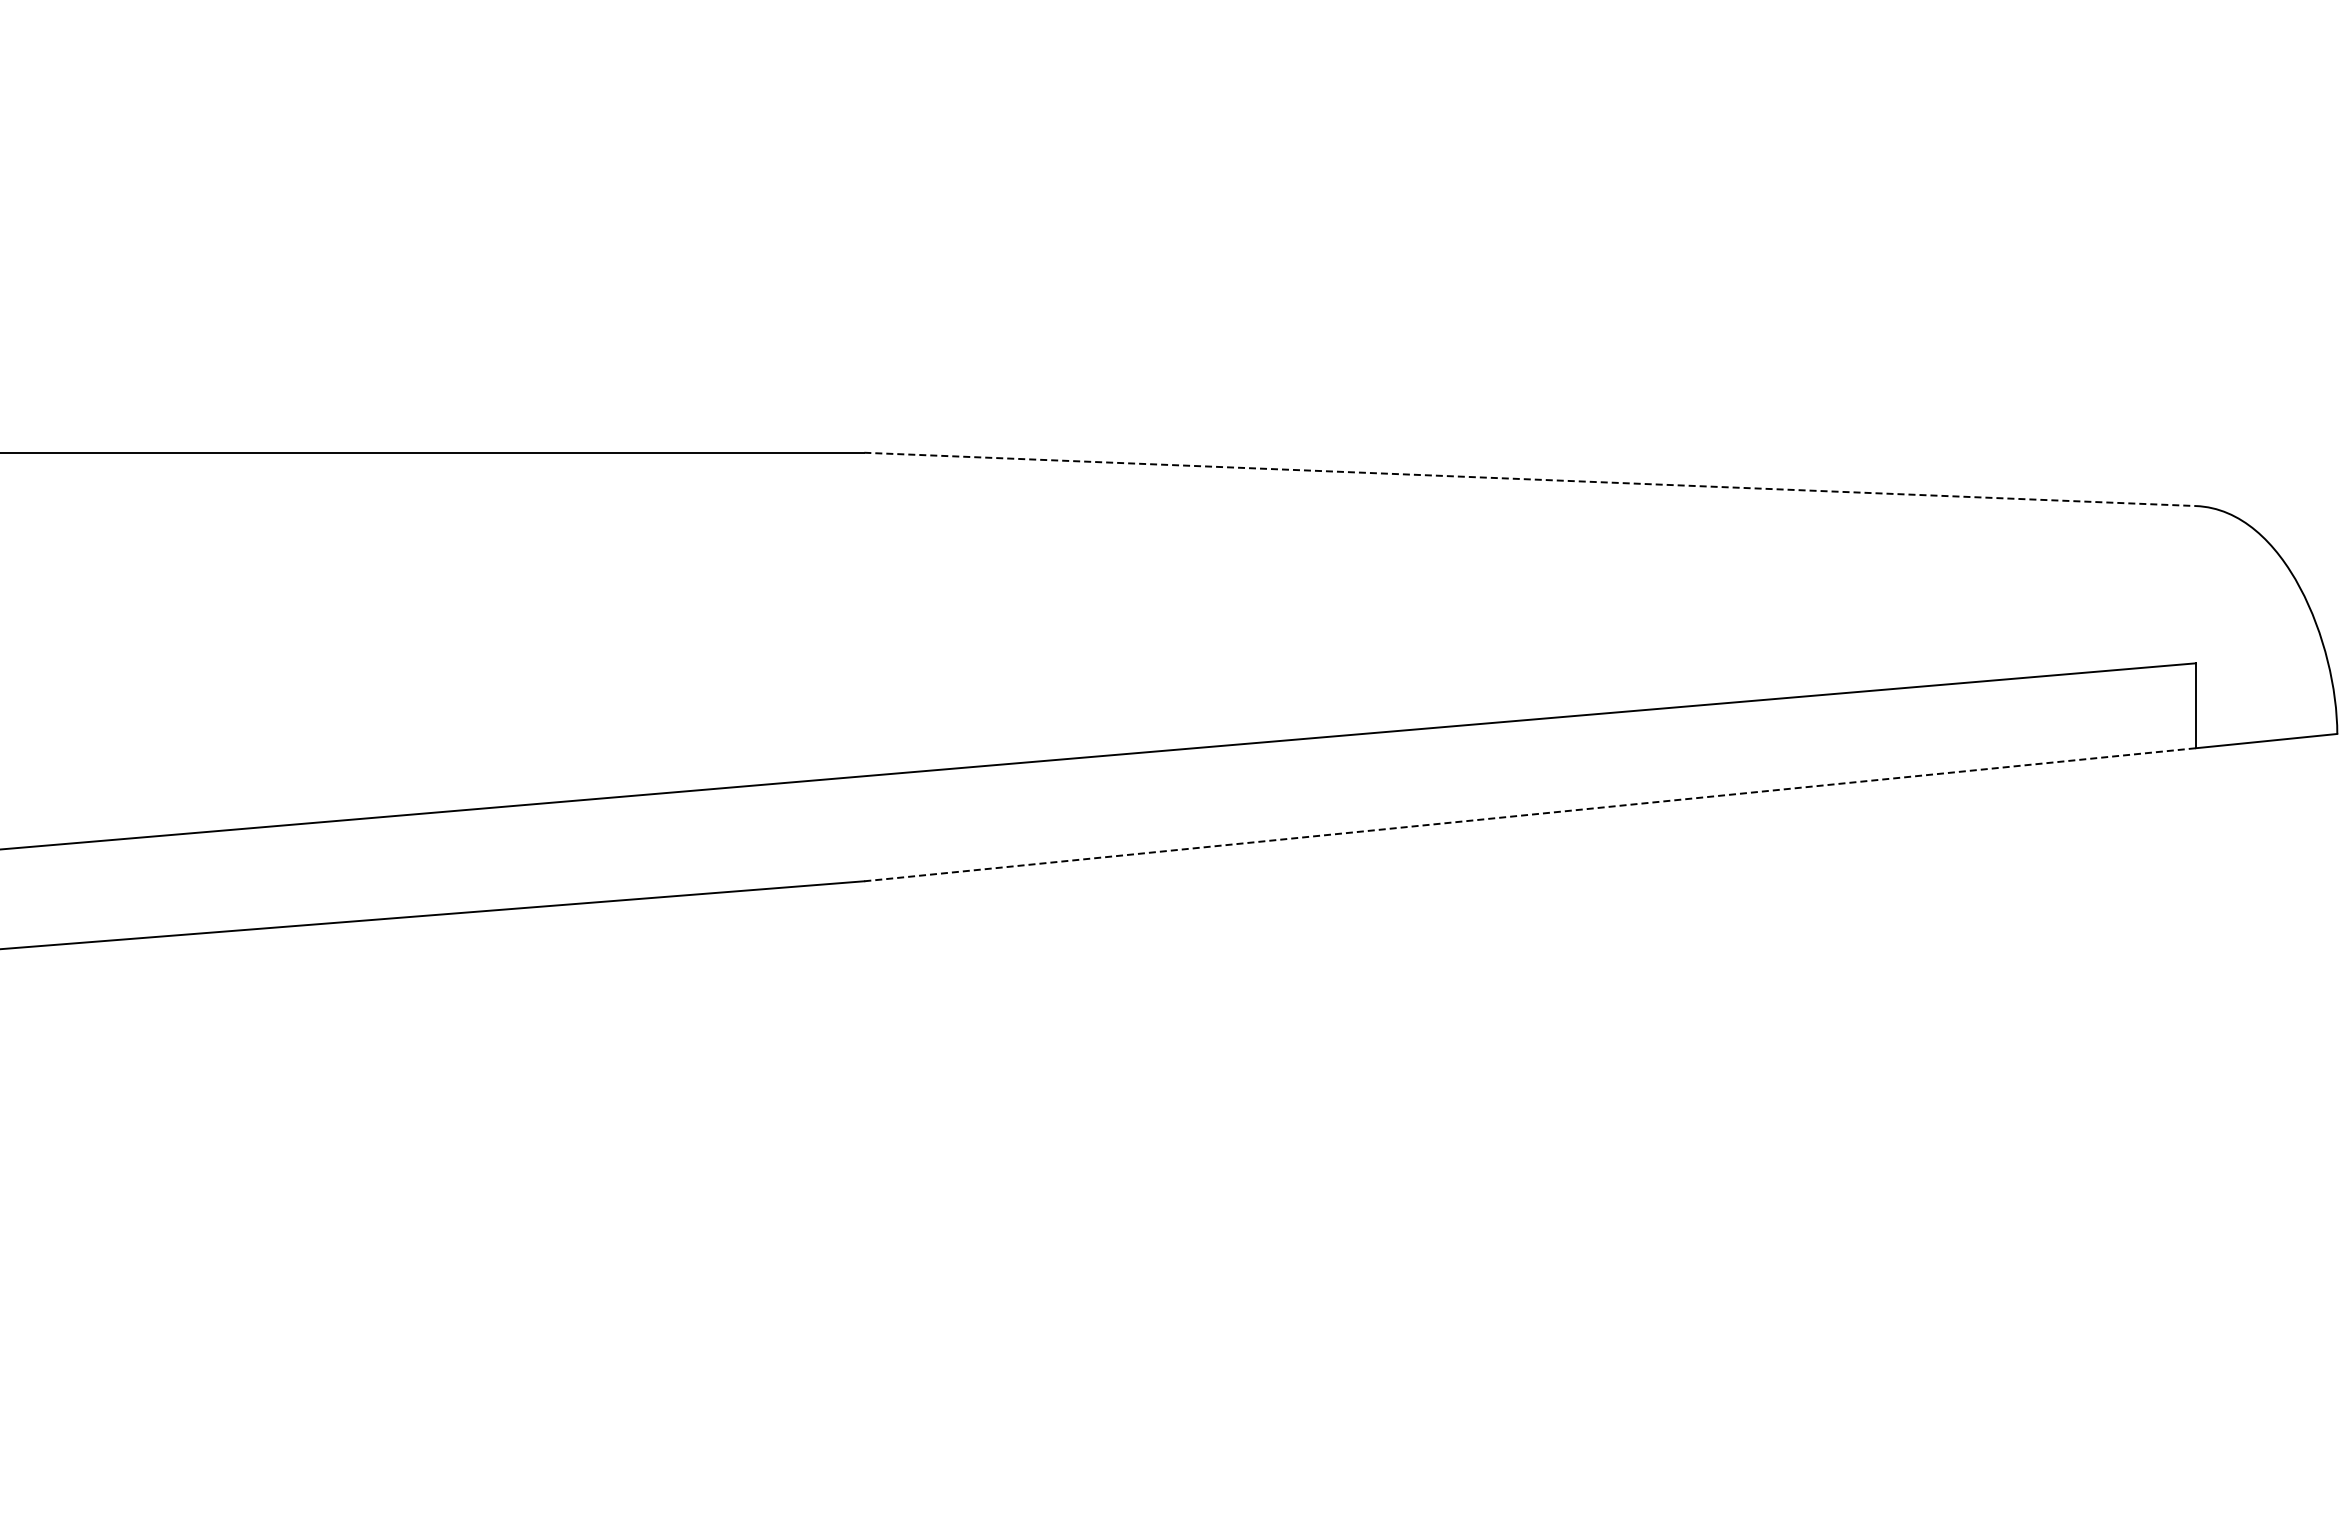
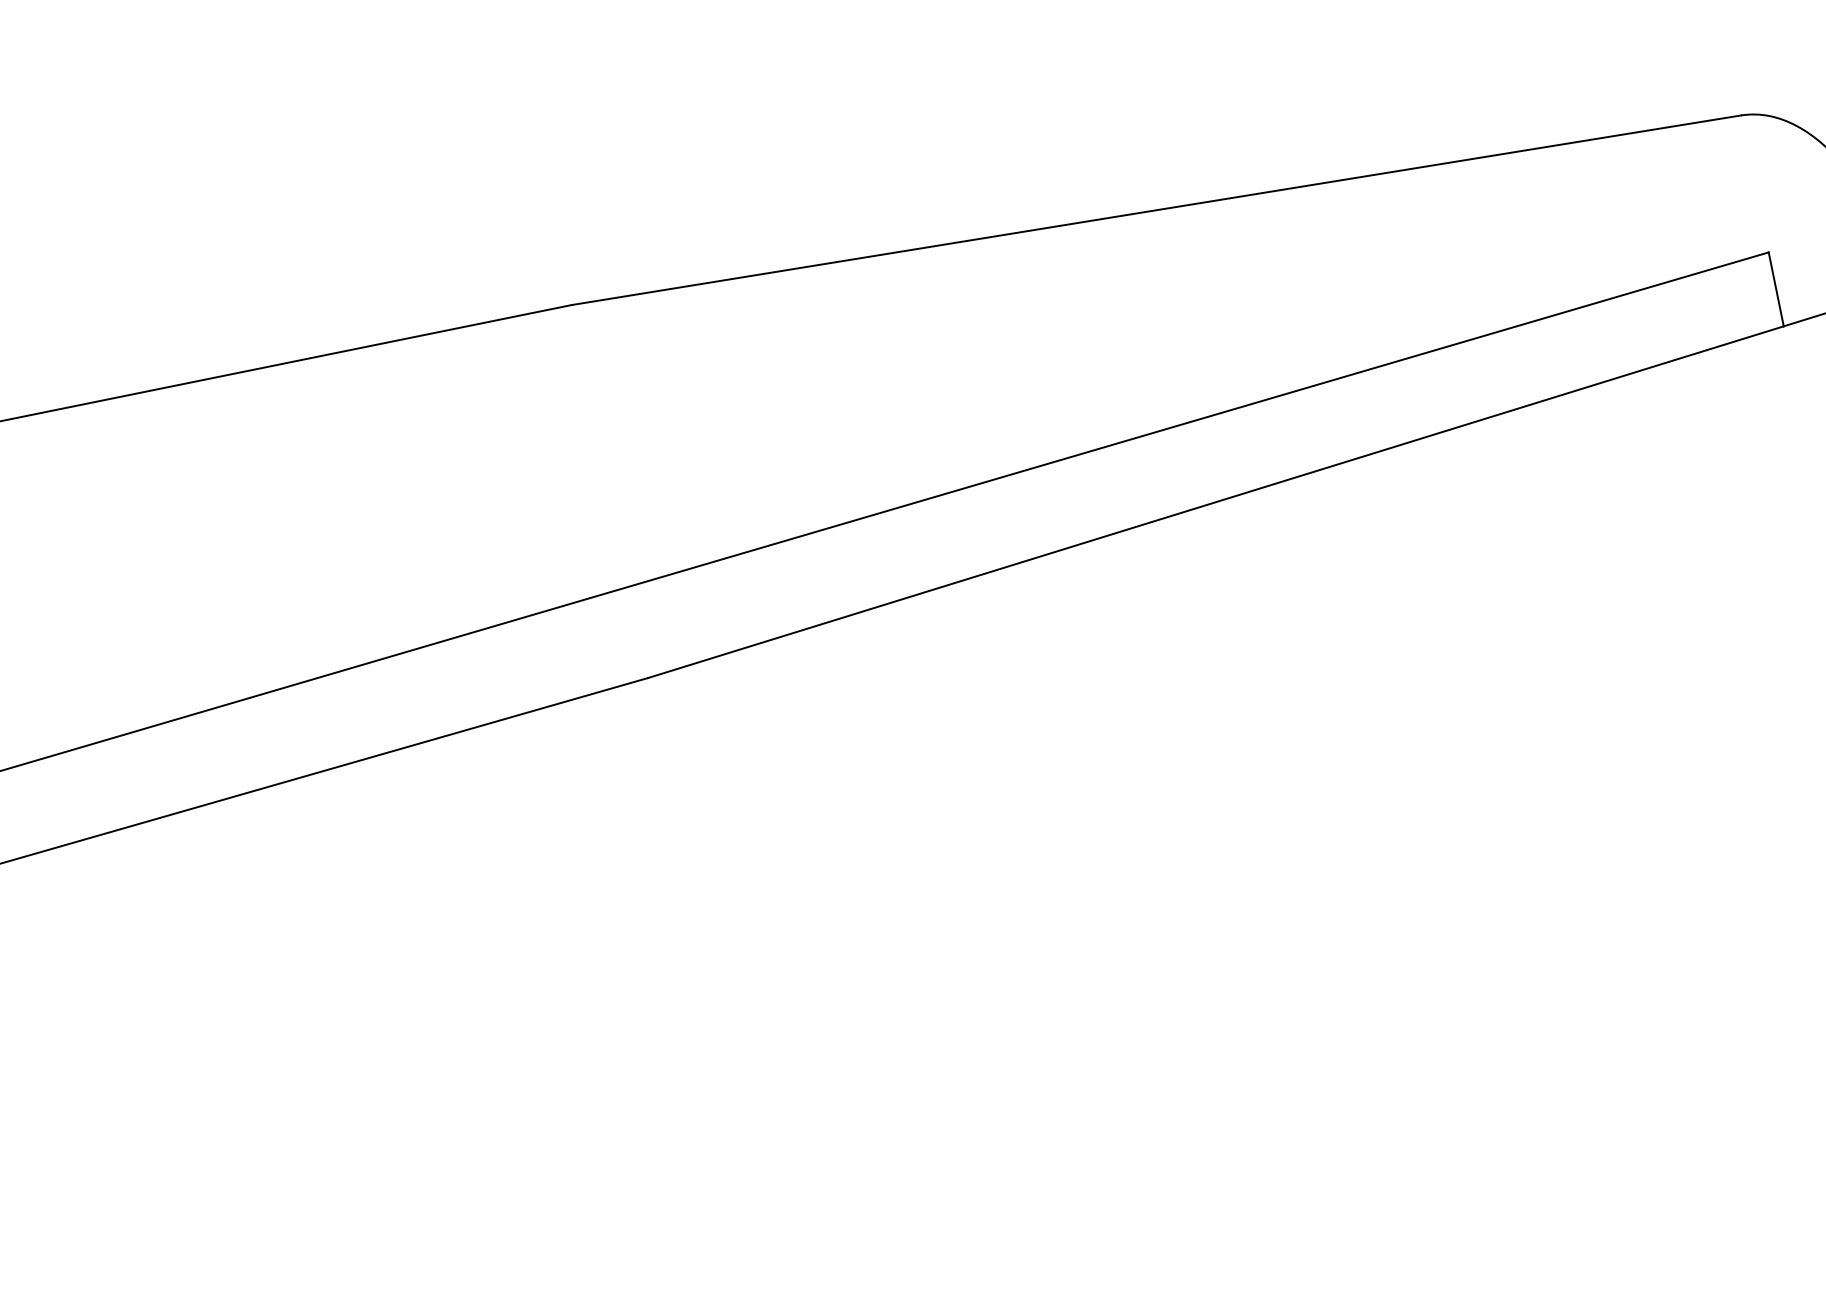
line: (1530, 479) -> (1156, 210), dashed -> solid
line: (1530, 814) -> (1216, 501), dashed -> solid

